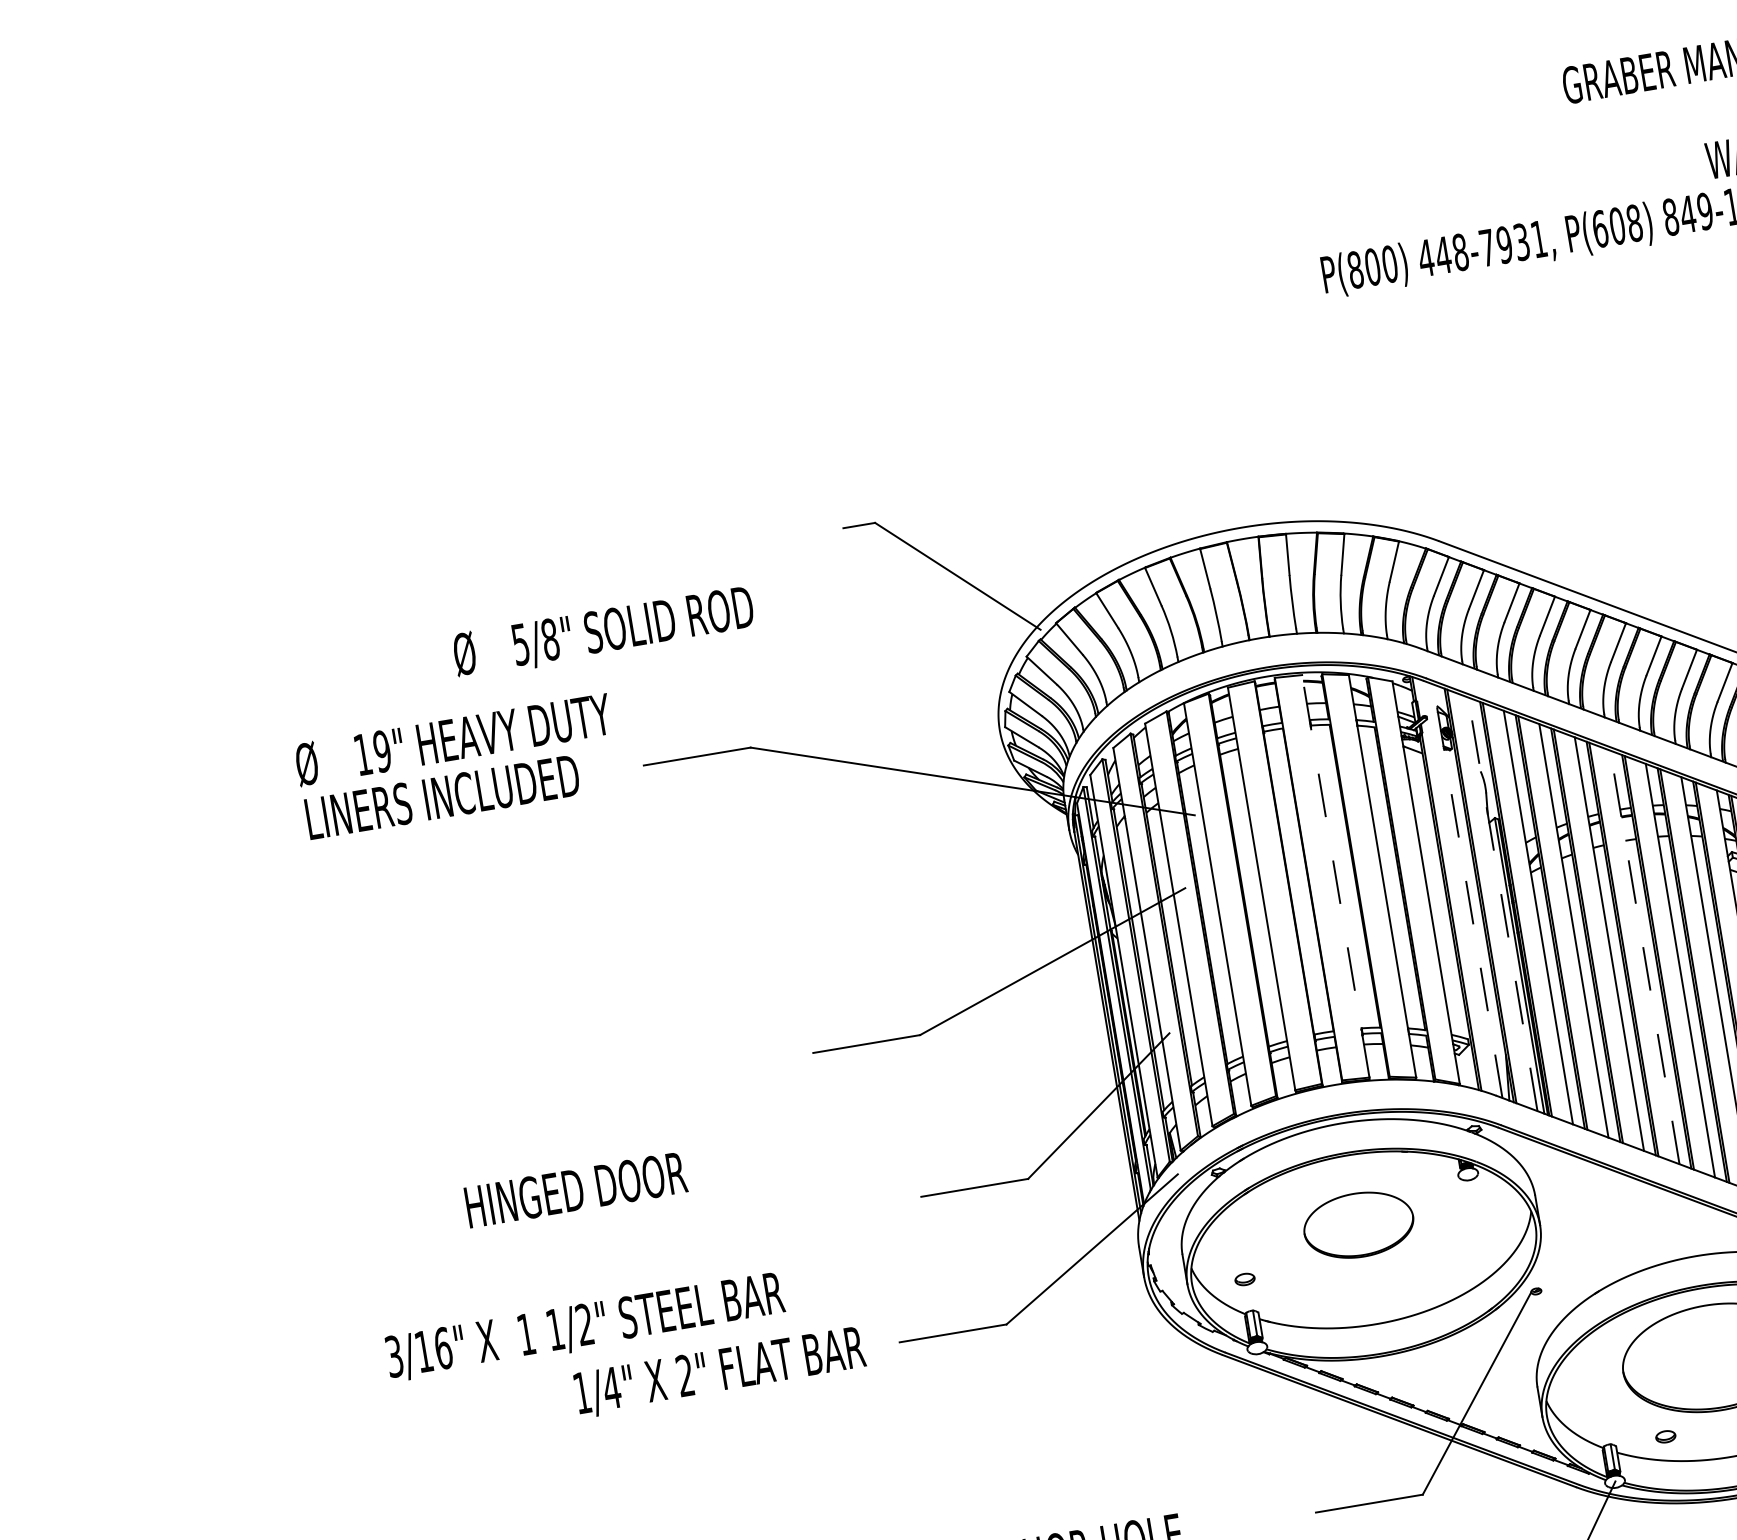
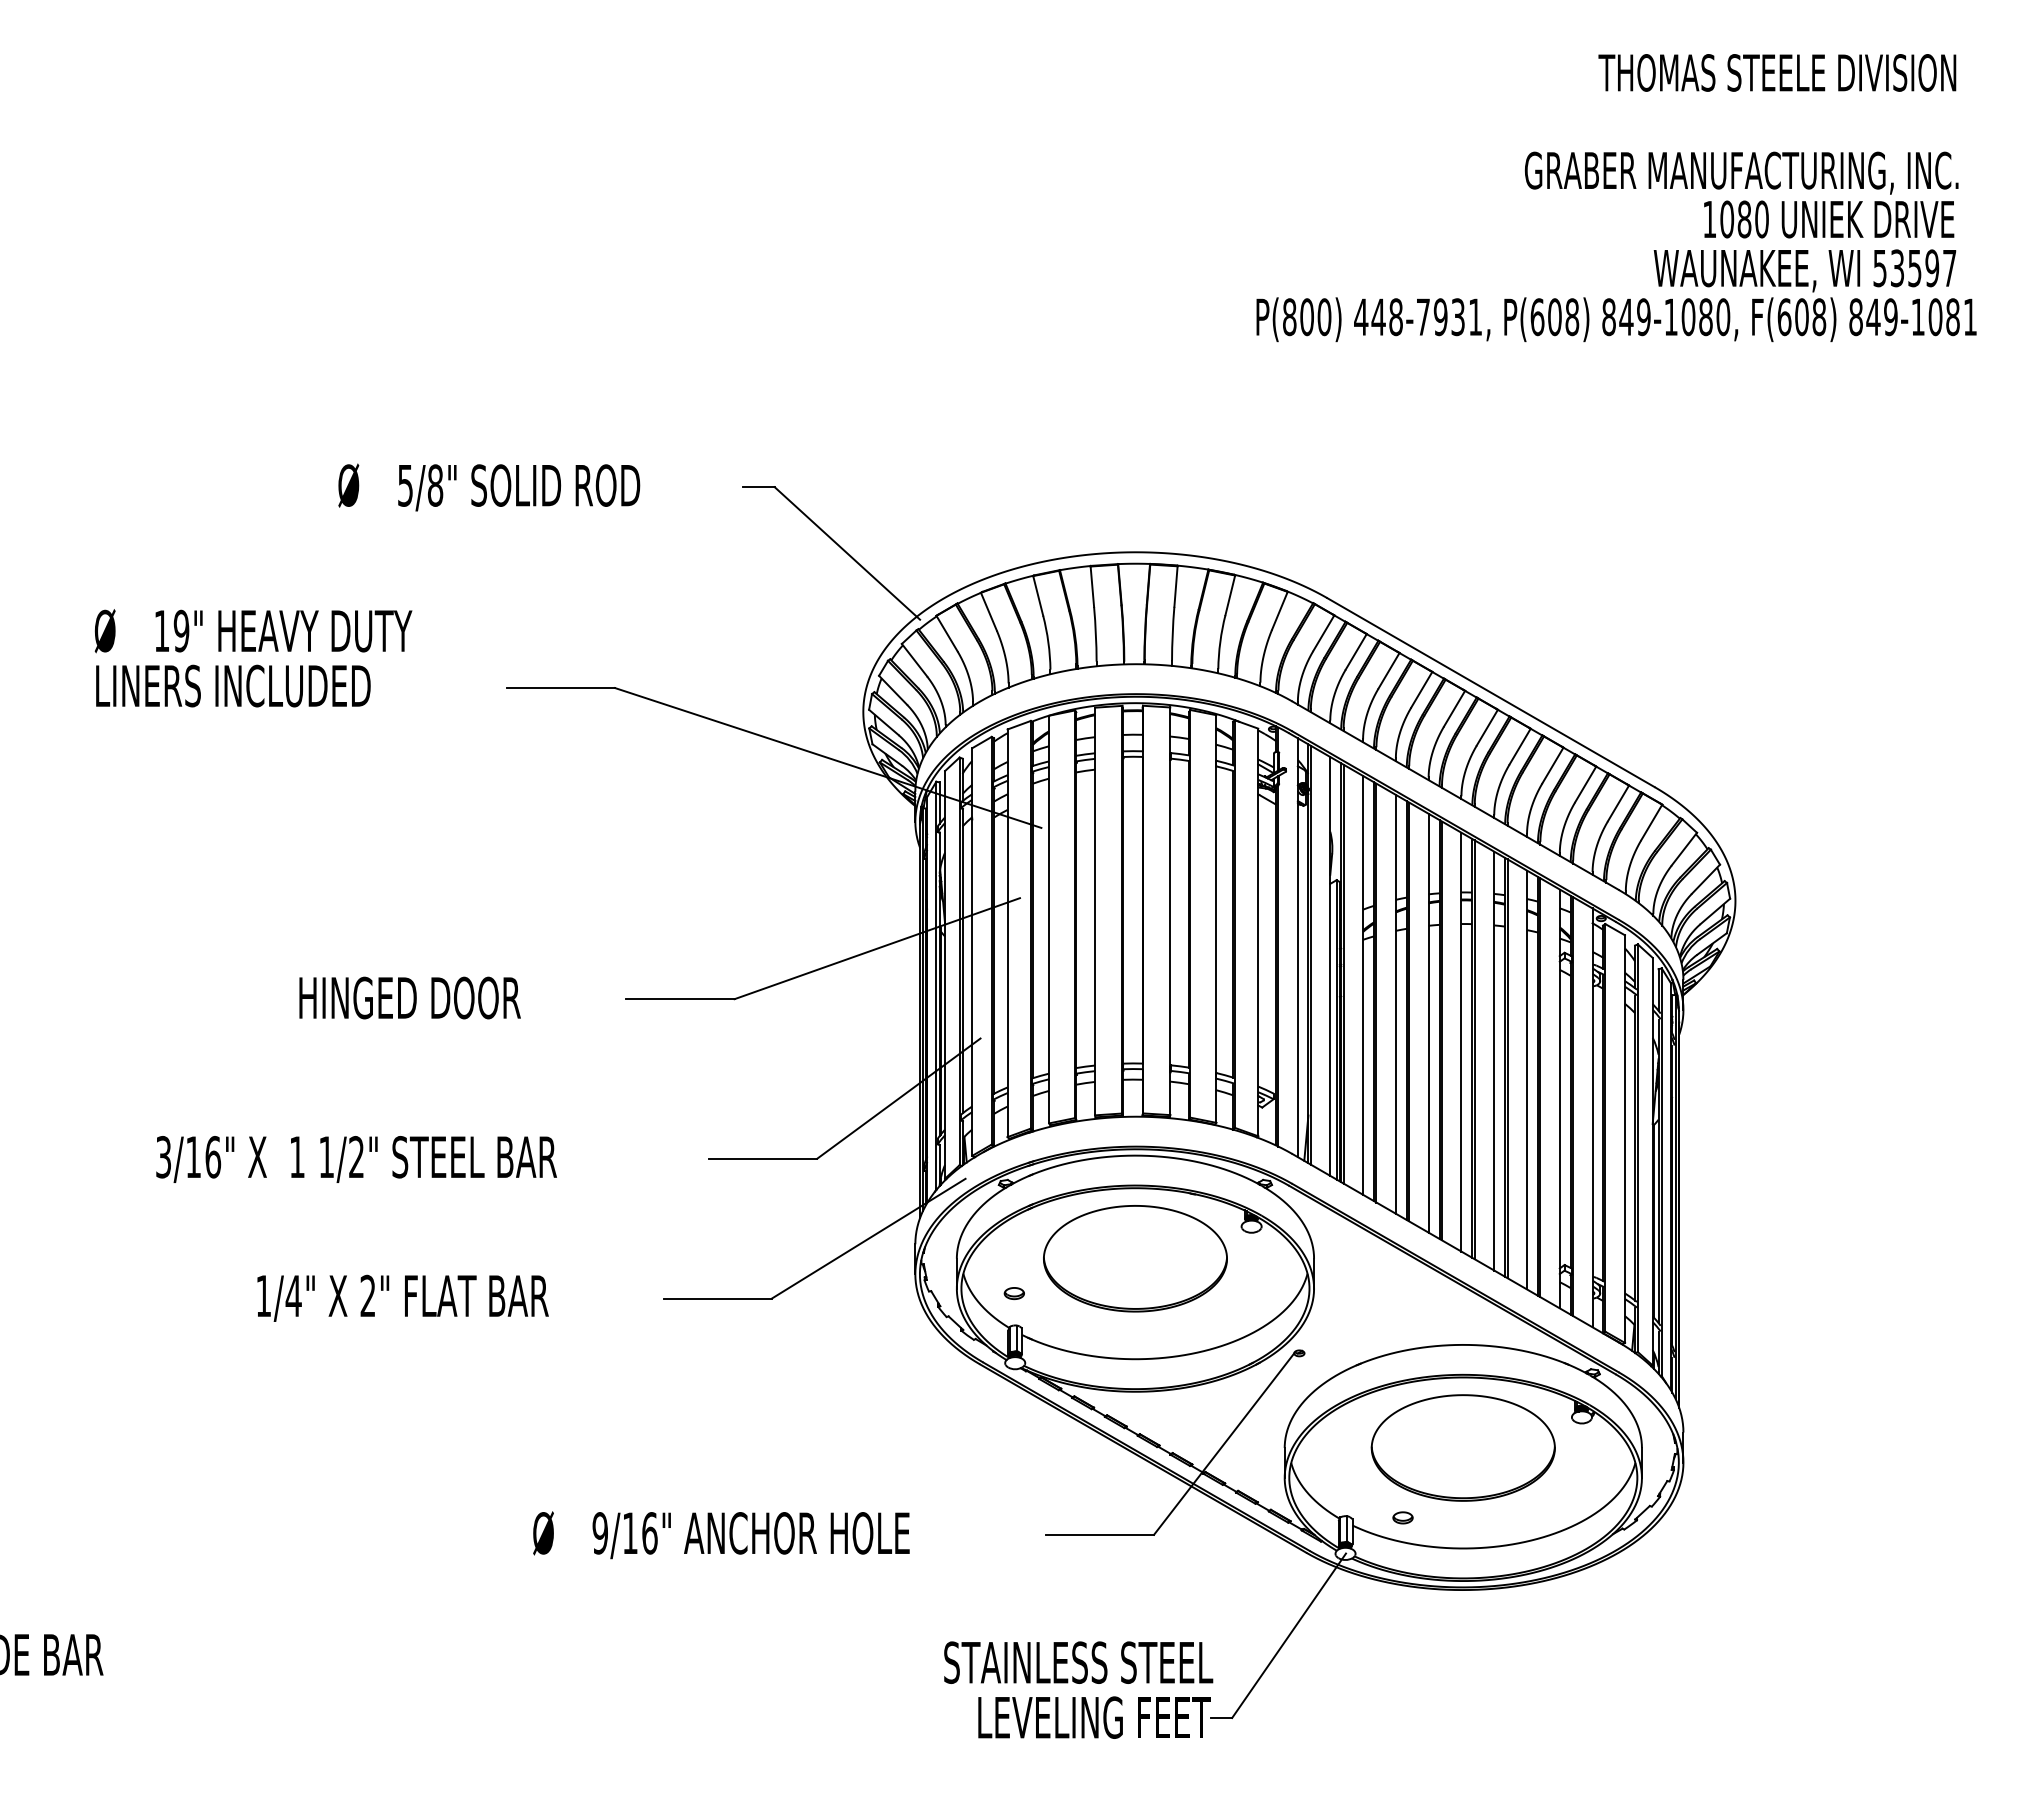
text: (604, 632) -> (489, 487), moved
text: (457, 766) -> (253, 658), moved
line: (1336, 876) -> (1170, 911), dashed -> solid
line: (1467, 891) -> (1297, 947), dashed -> solid
line: (1502, 903) -> (1330, 965), dashed -> solid
line: (1644, 956) -> (1461, 1041), dashed -> solid
text: (575, 1189) -> (409, 997), moved
part: (1358, 1224) -> (1135, 1258), size x1.67
text: (585, 1326) -> (356, 1159), moved
text: (719, 1371) -> (402, 1297), moved

